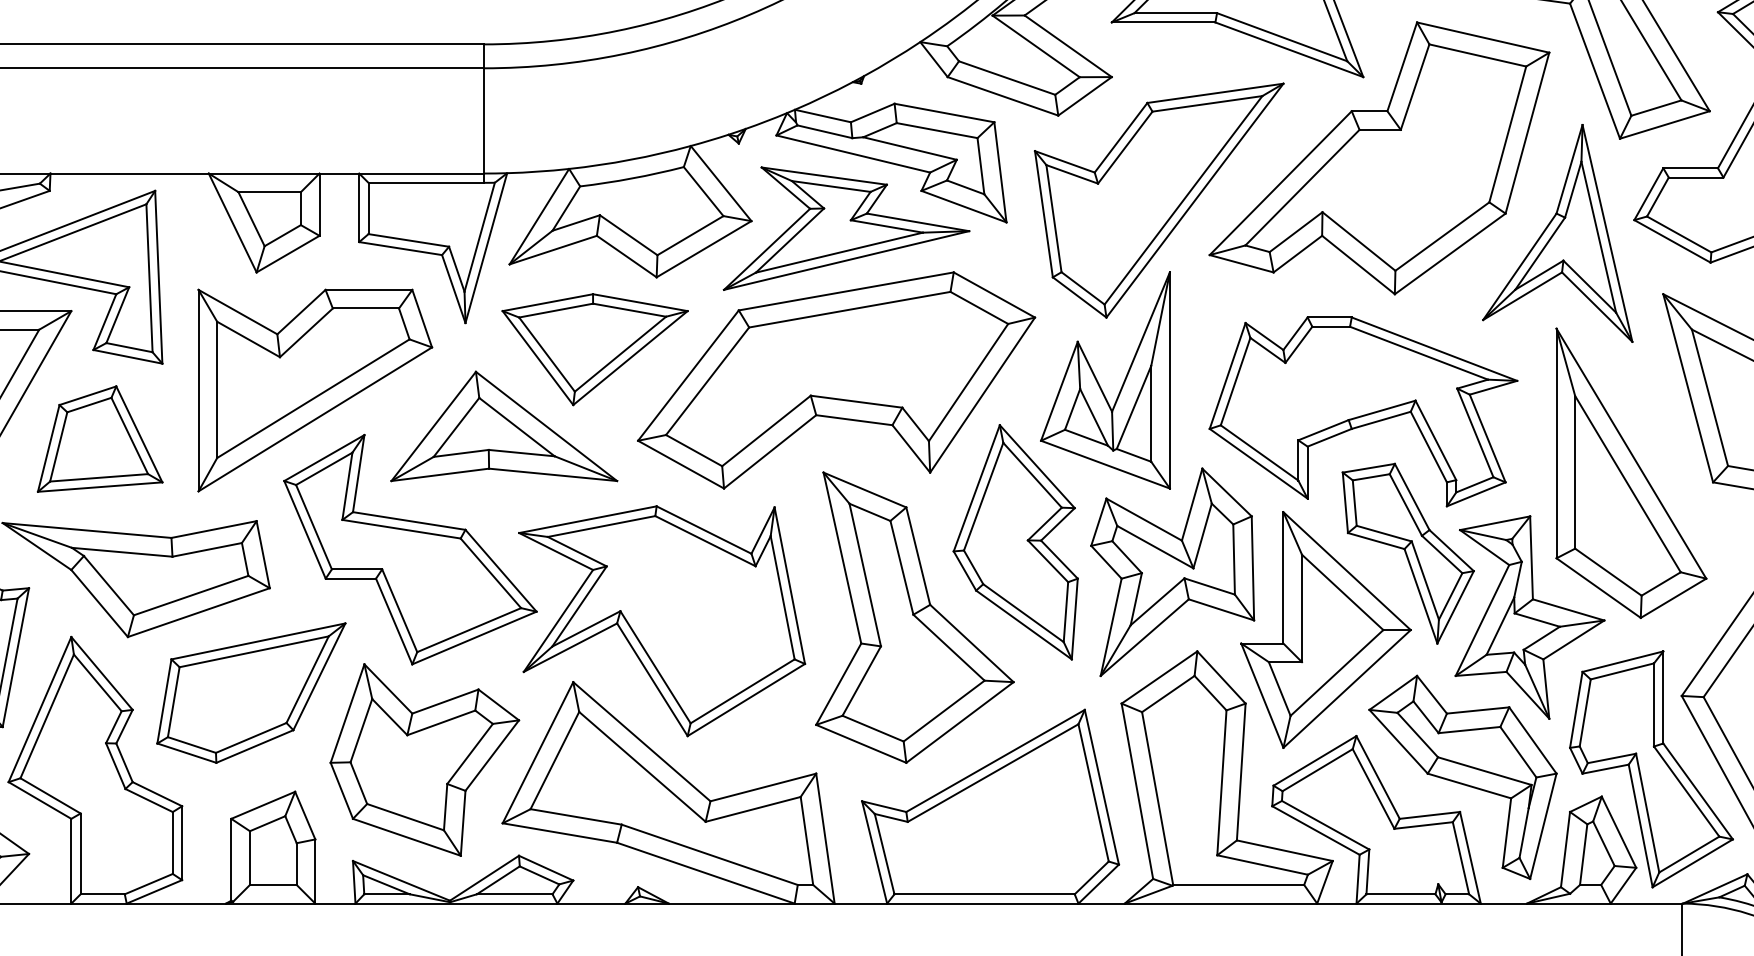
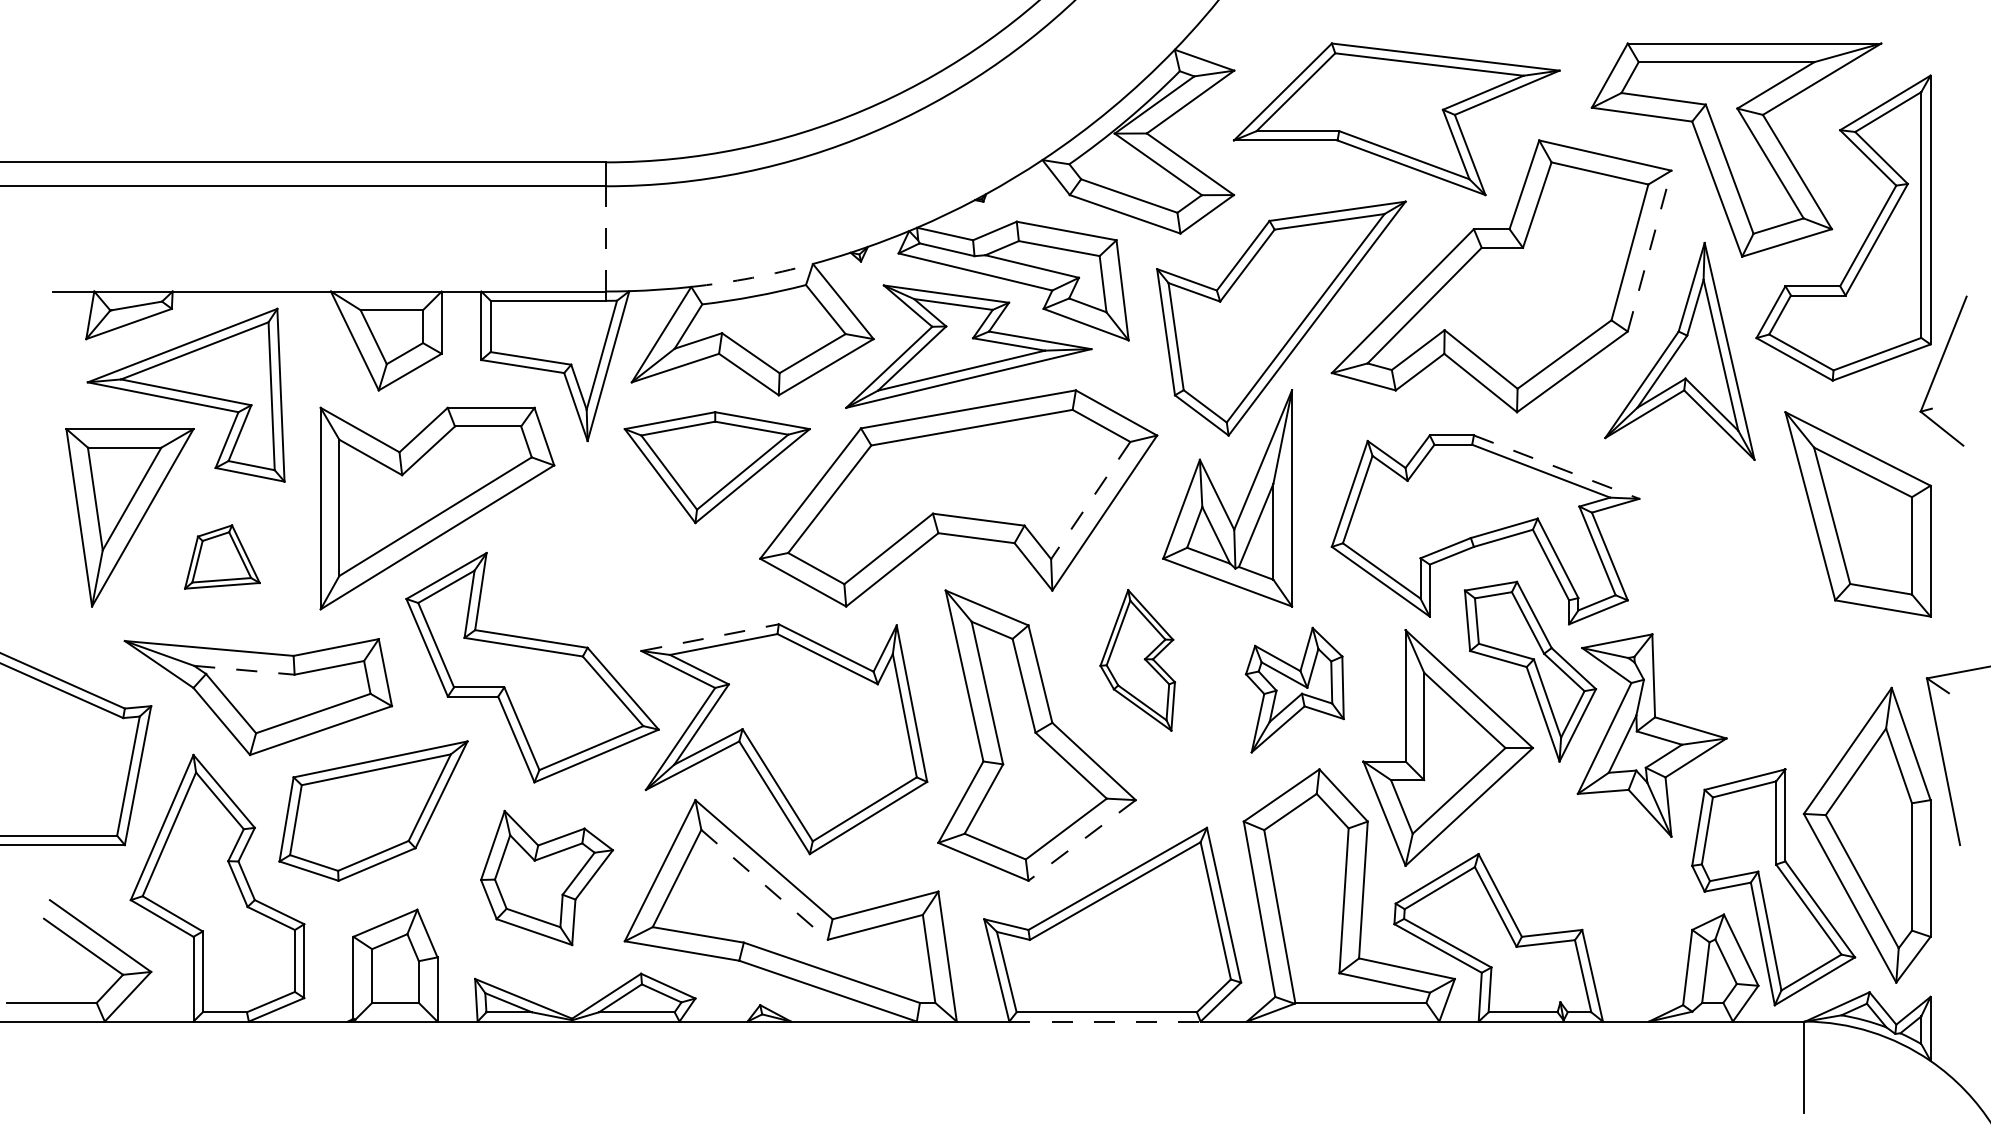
line: (484, 120) -> (606, 238), solid -> dashed
line: (1527, 132) -> (1649, 250), solid -> dashed
arc: (630, 159) -> (752, 277), solid -> dashed
line: (1434, 349) -> (1556, 467), solid -> dashed
line: (968, 382) -> (1090, 500), solid -> dashed
part: (504, 426) -> (626, 544), removed
part: (100, 438) -> (222, 556), size x0.6
part: (1631, 472) -> (1753, 590), removed
line: (588, 519) -> (710, 637), solid -> dashed
part: (1015, 542) -> (1137, 660), size x0.6
line: (122, 552) -> (244, 670), solid -> dashed
part: (1172, 571) -> (1294, 689), size x0.6
line: (959, 722) -> (1081, 840), solid -> dashed
part: (424, 759) -> (546, 877), size x0.7
line: (642, 766) -> (764, 884), solid -> dashed
part: (1462, 776) -> (1584, 894), removed
line: (982, 903) -> (1104, 1021), solid -> dashed

